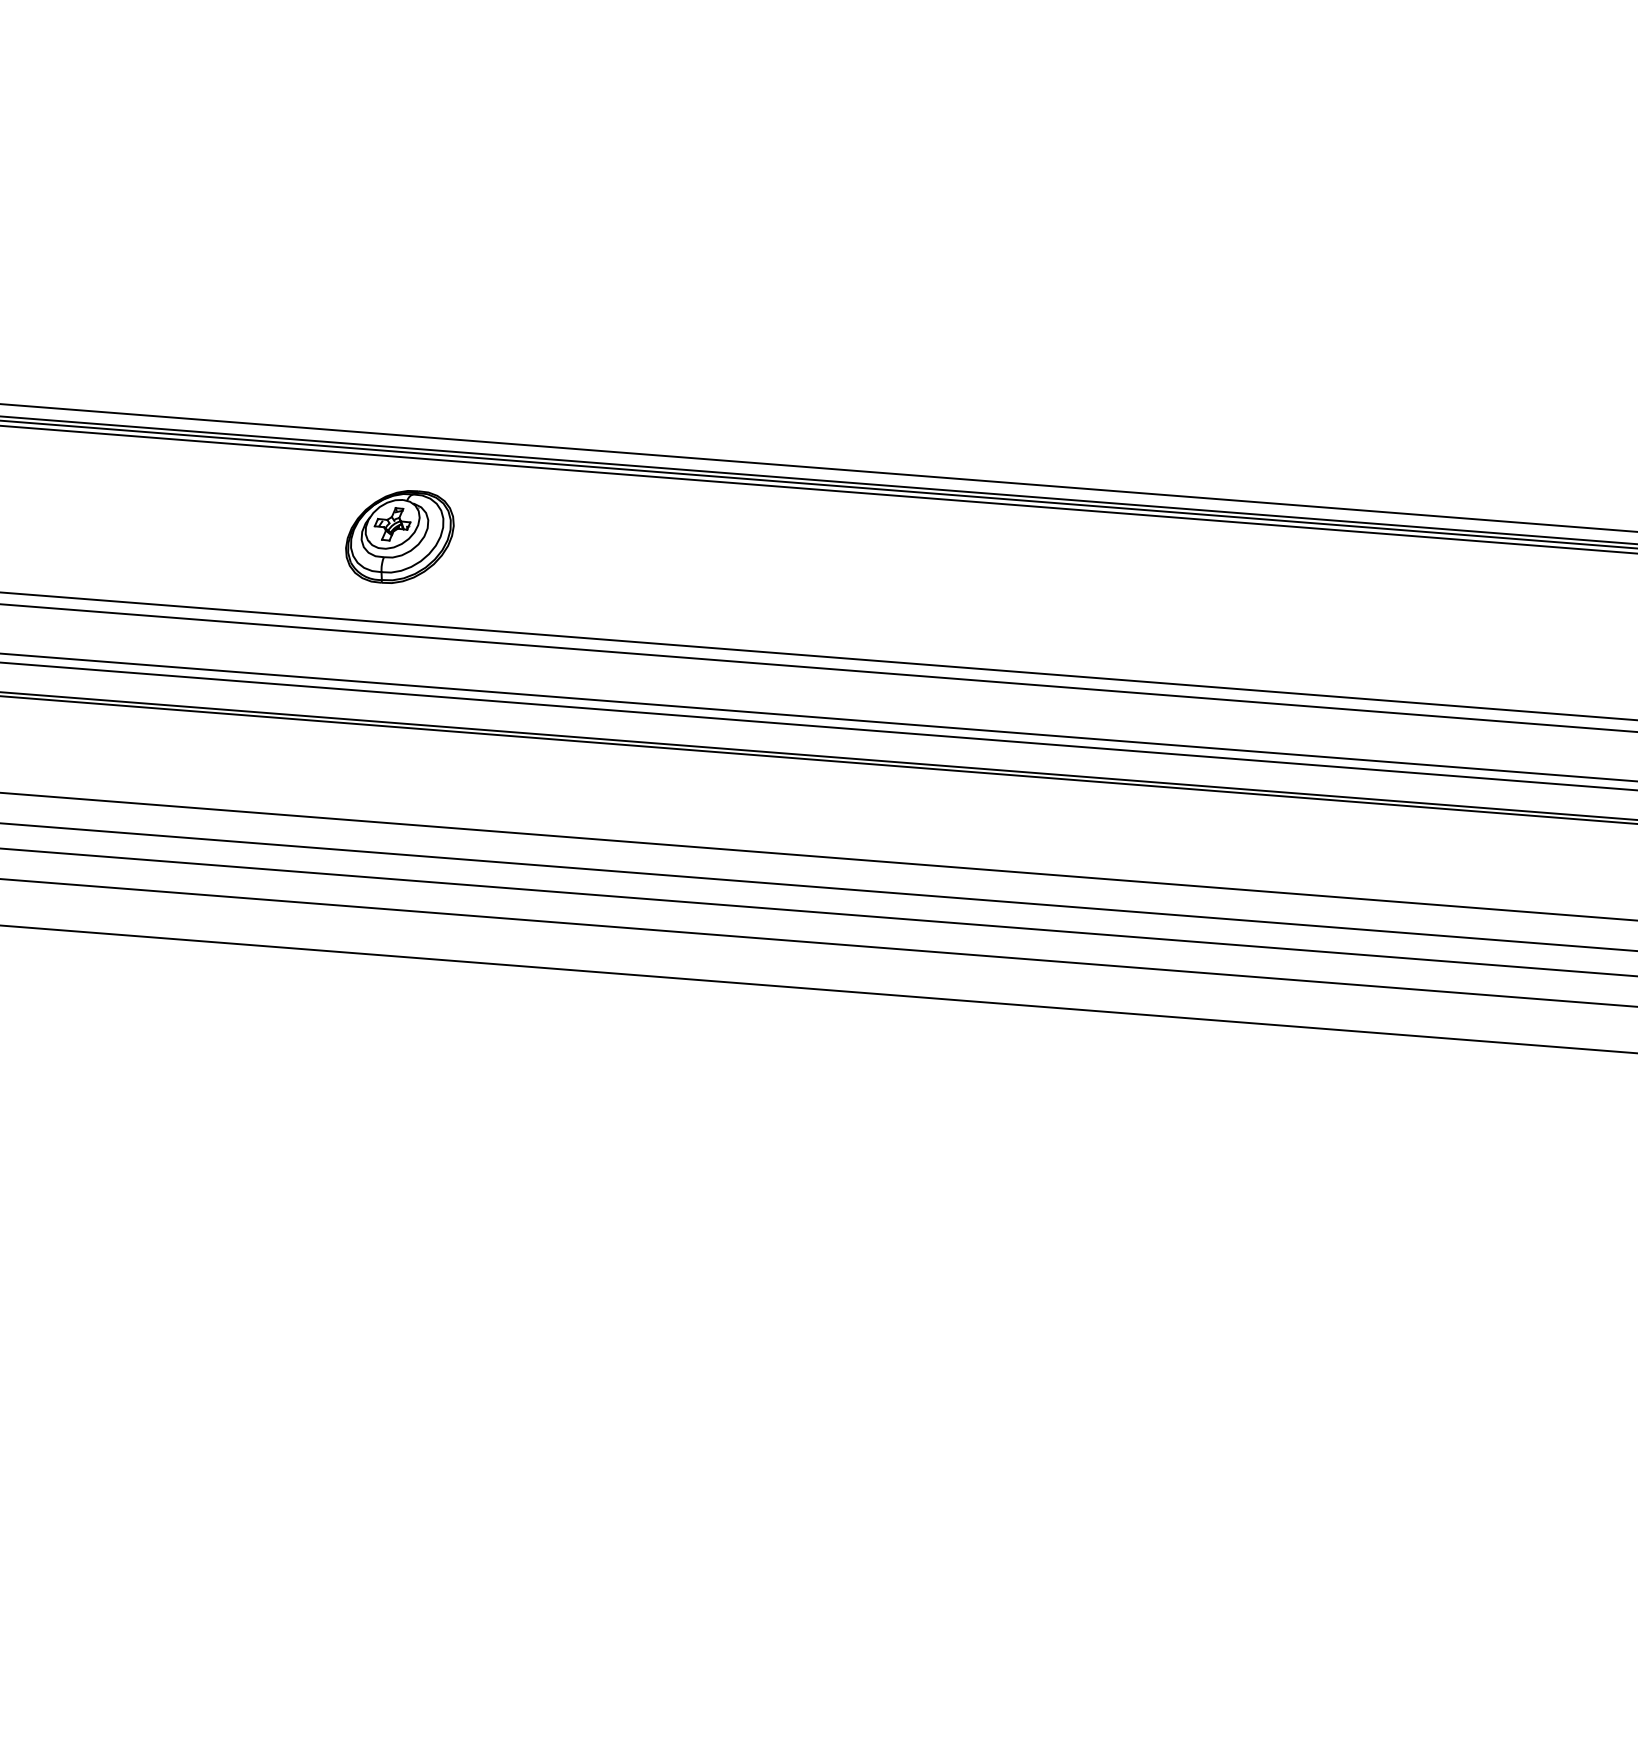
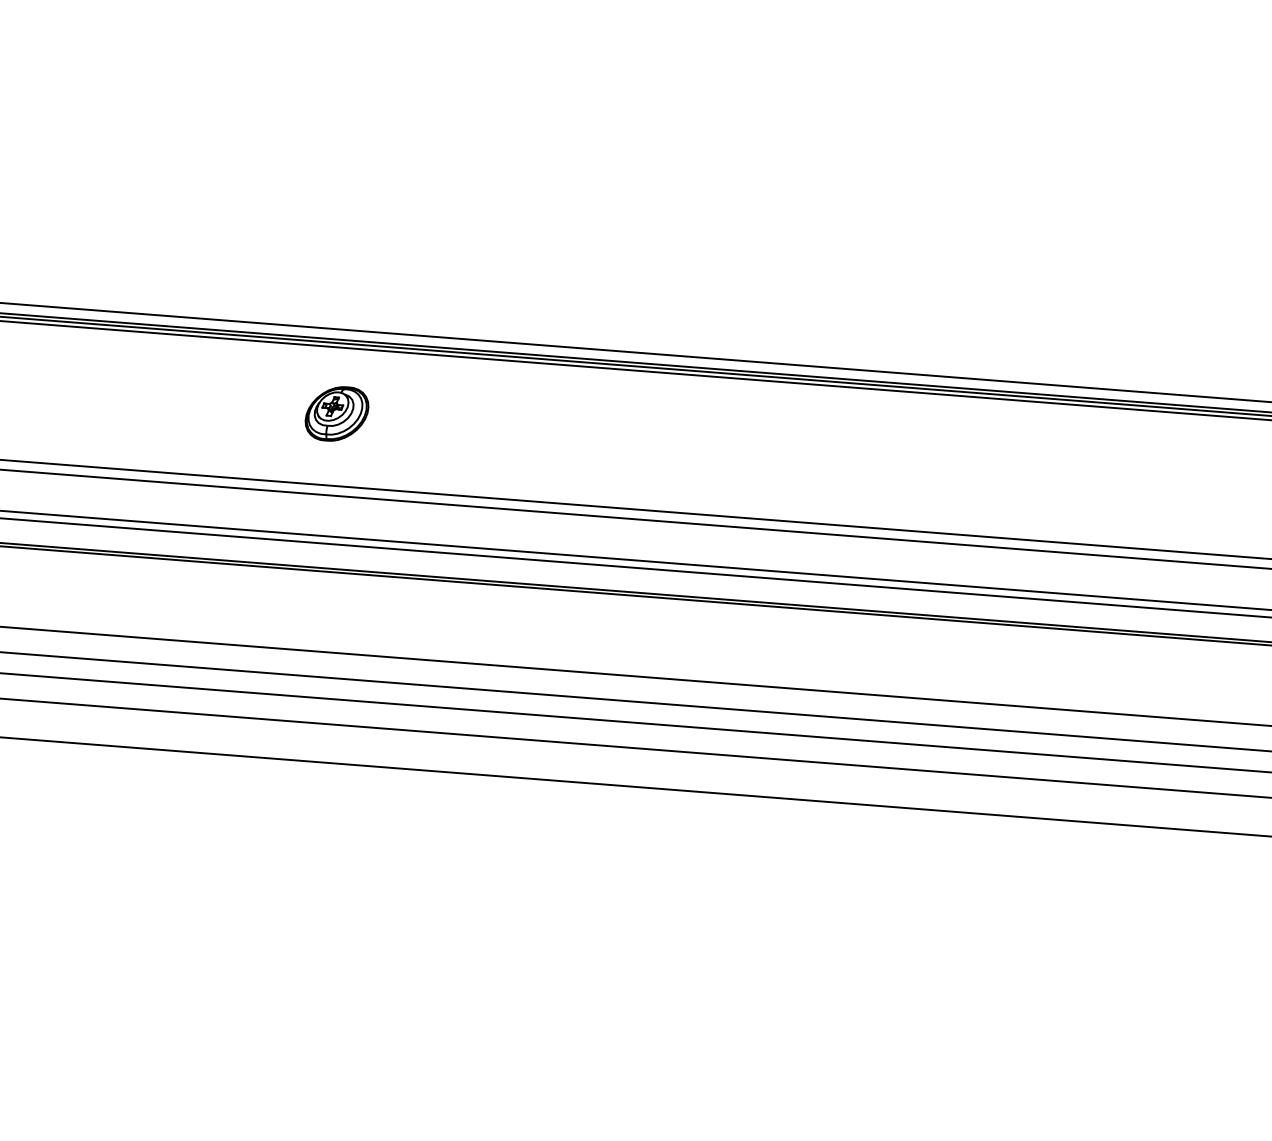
part: (399, 536) -> (336, 413), size x0.7

